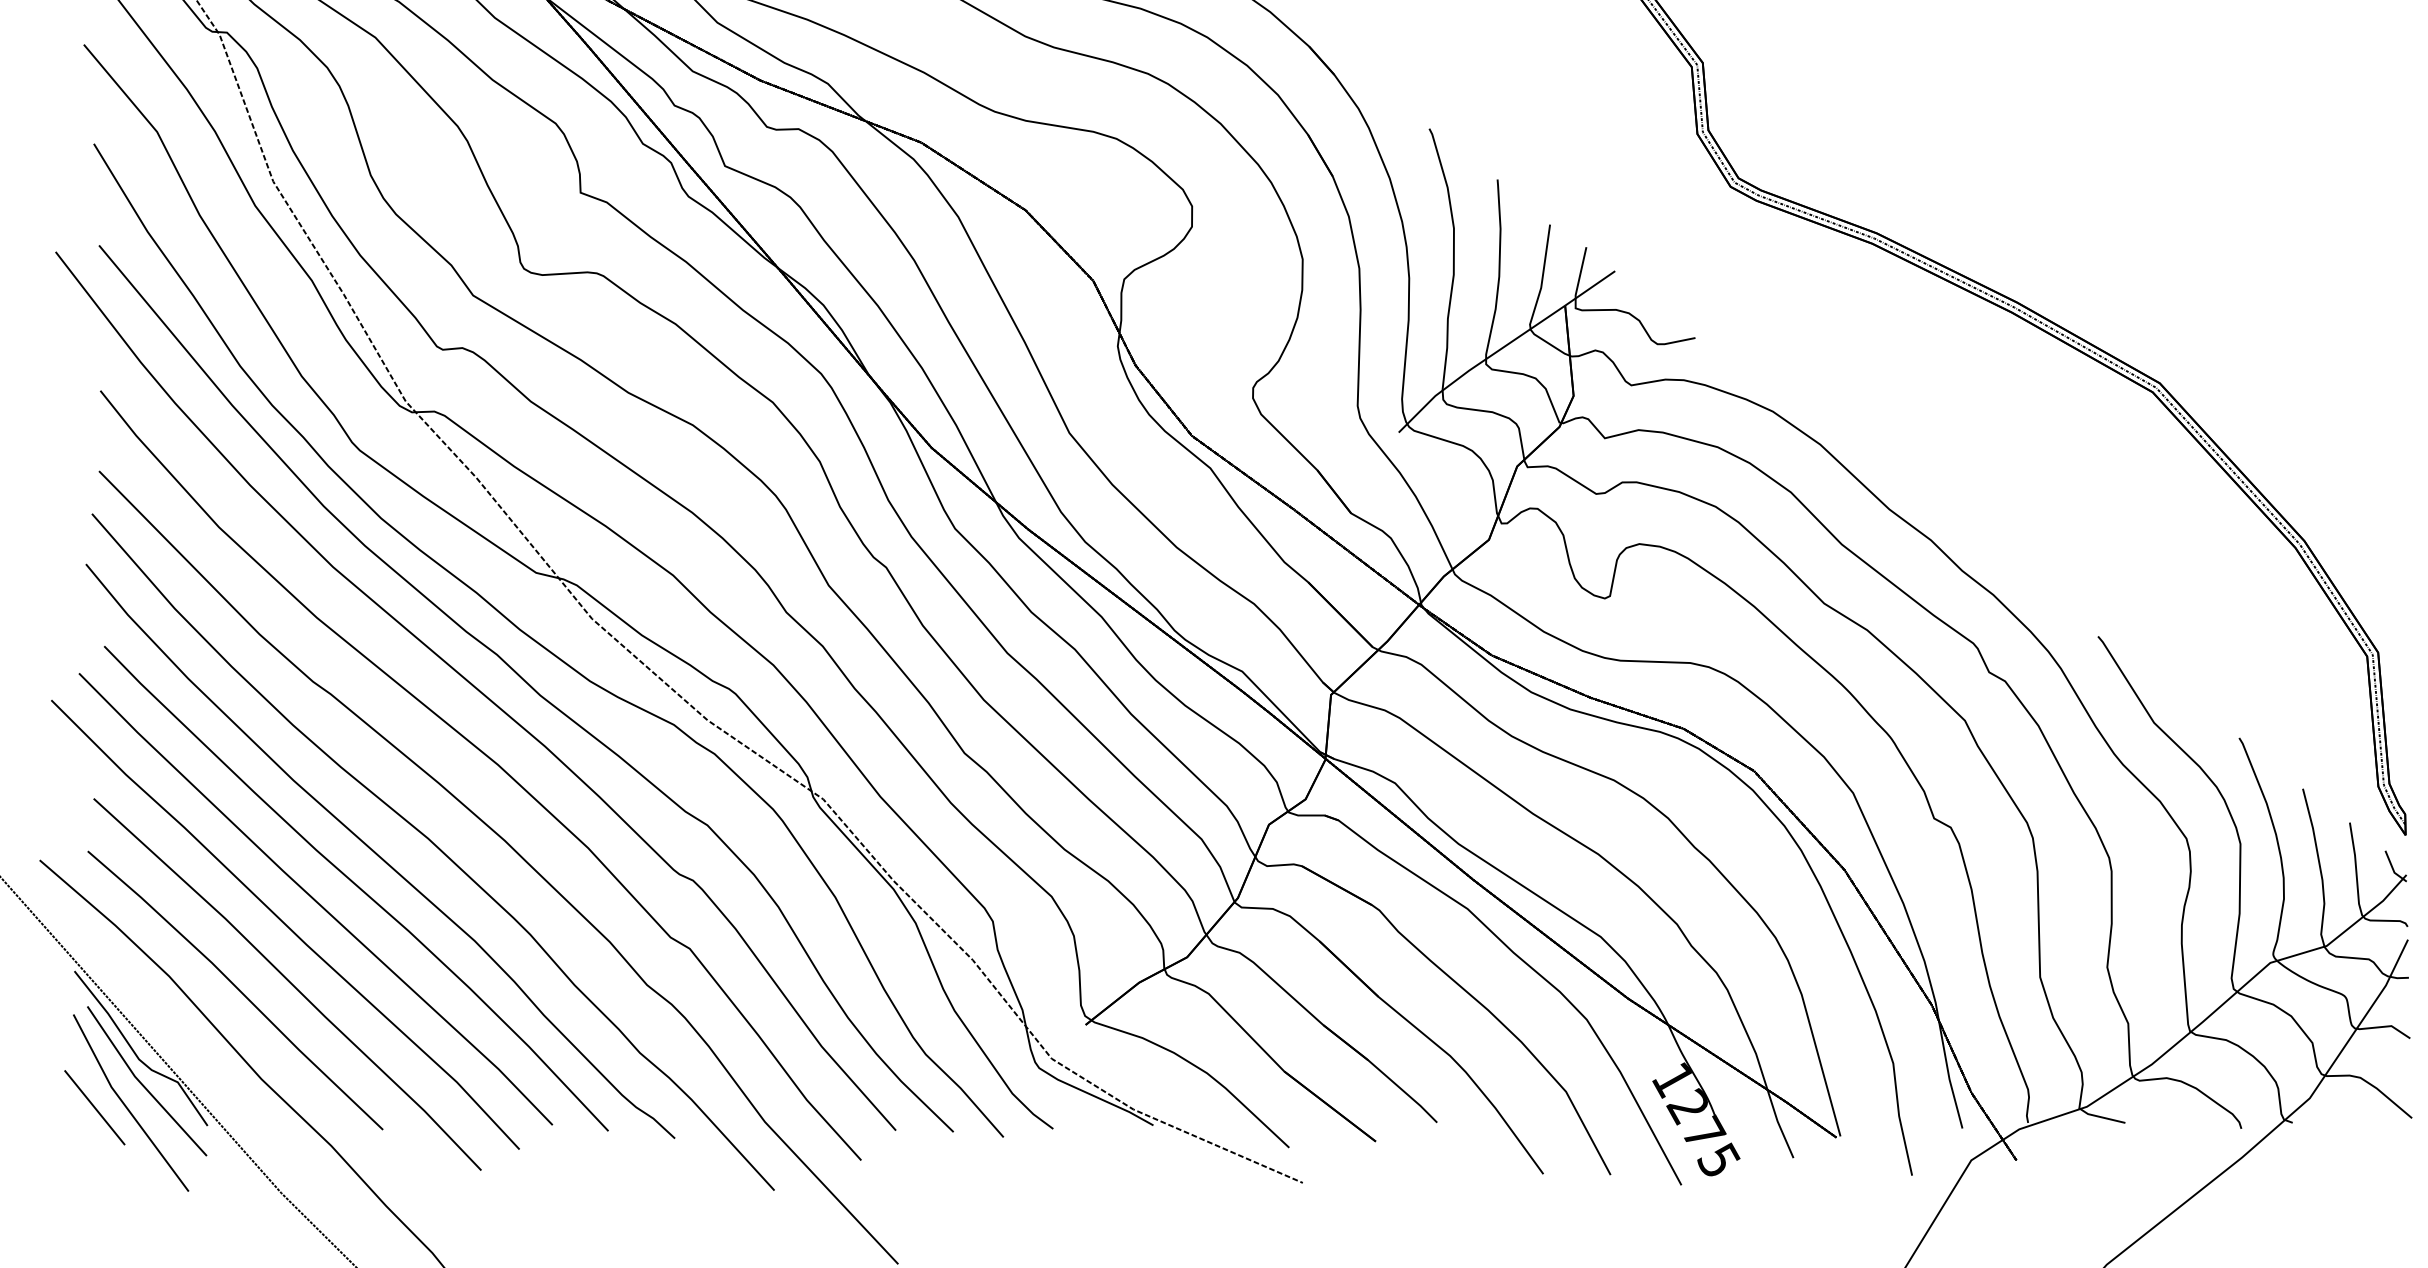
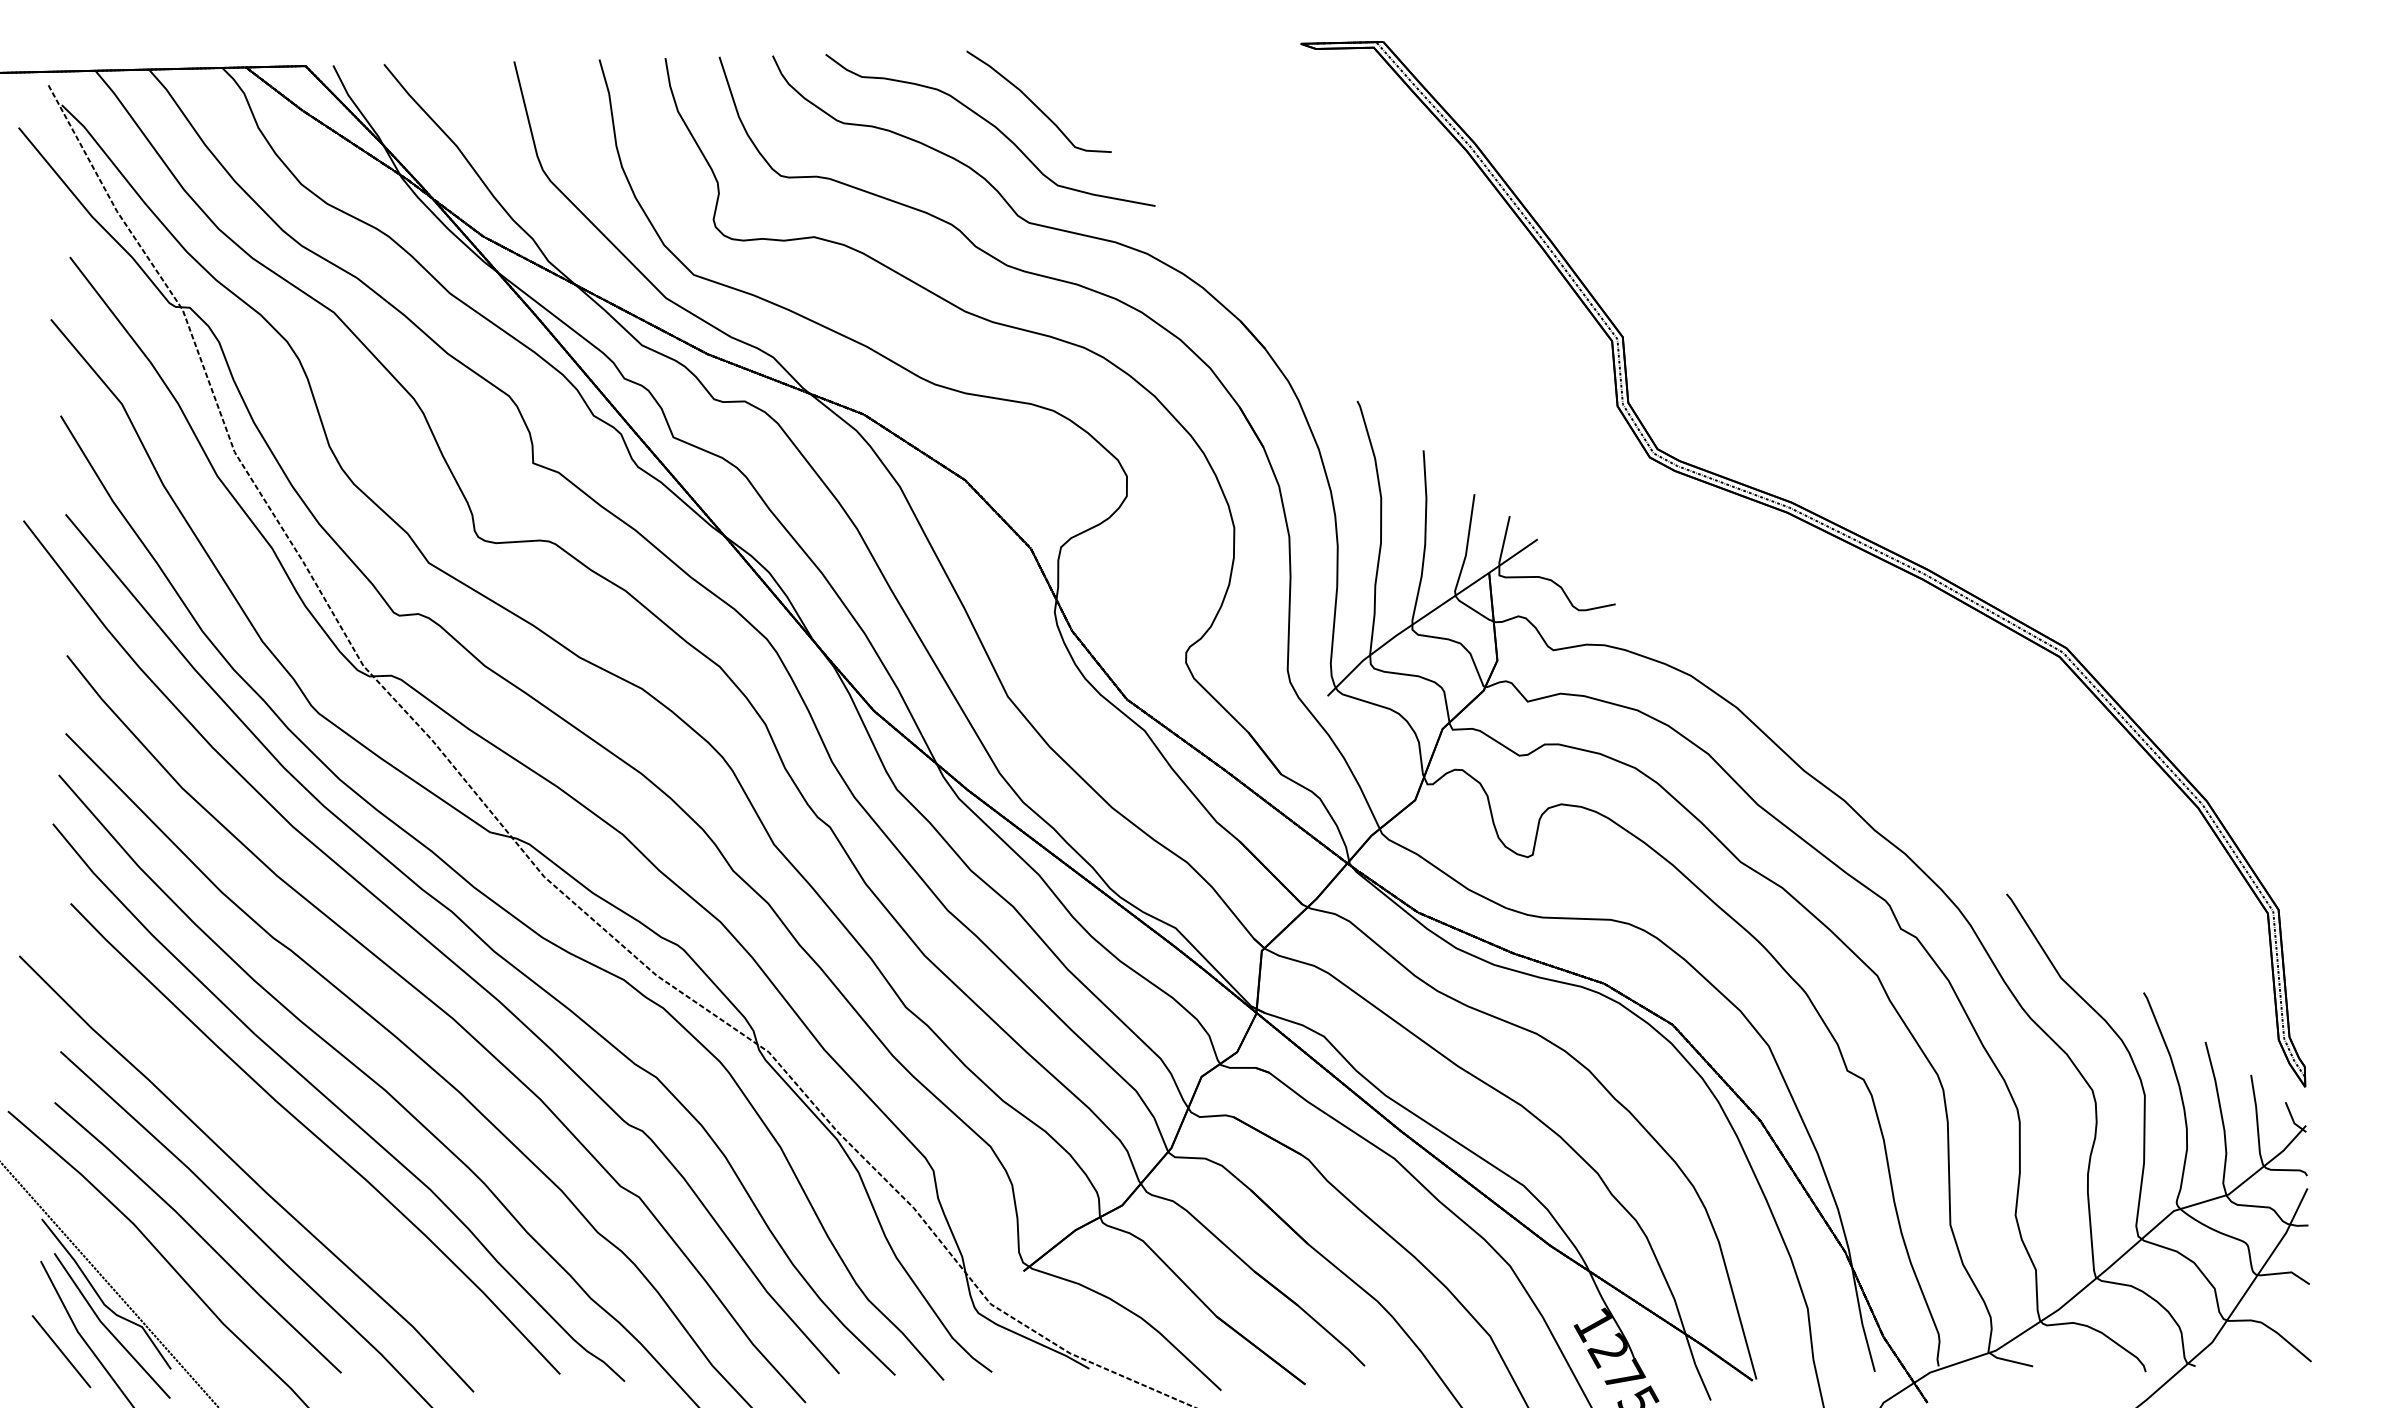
part: (315, 898) -> (275, 1148), removed

